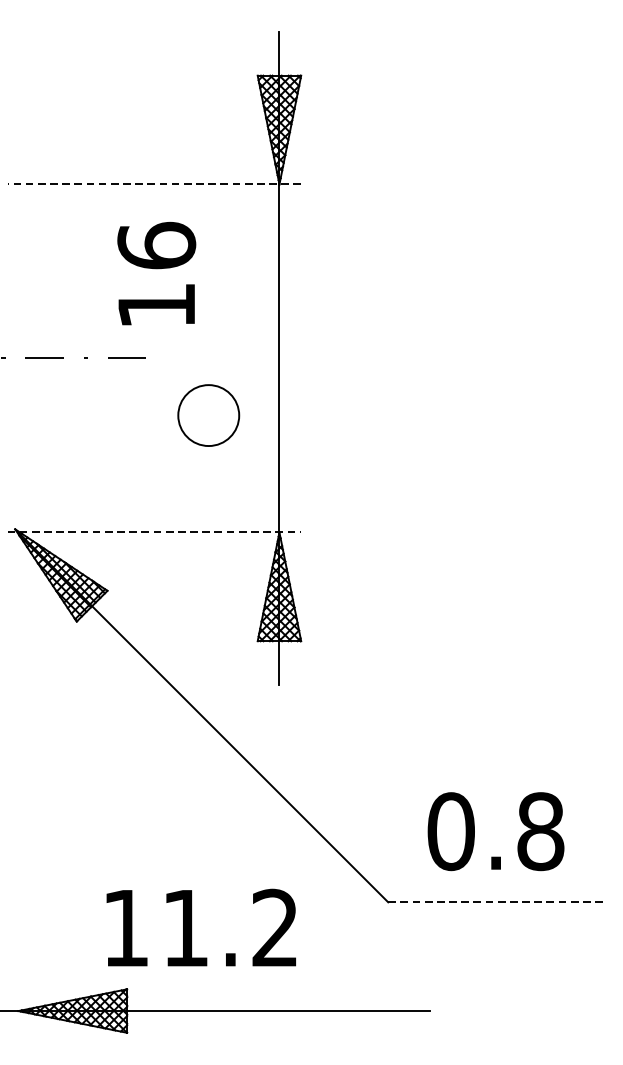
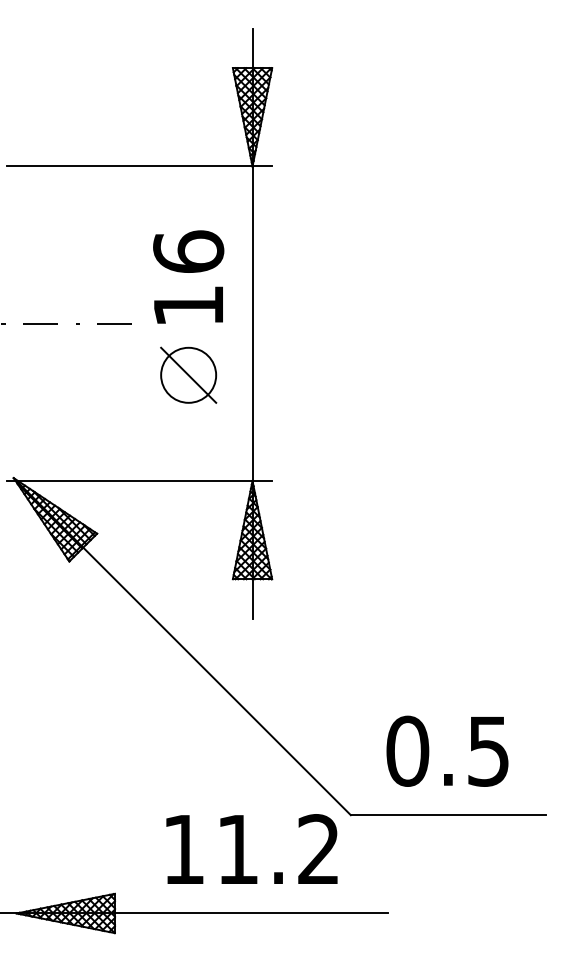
line: (154, 184) -> (139, 166), dashed -> solid
text: (156, 273) -> (188, 276), moved
line: (208, 414) -> (188, 374), added
line: (154, 531) -> (139, 480), dashed -> solid
text: (540, 830) -> (488, 750), 0.8 -> 0.5
line: (496, 902) -> (448, 815), dashed -> solid
text: (200, 927) -> (251, 848), moved

